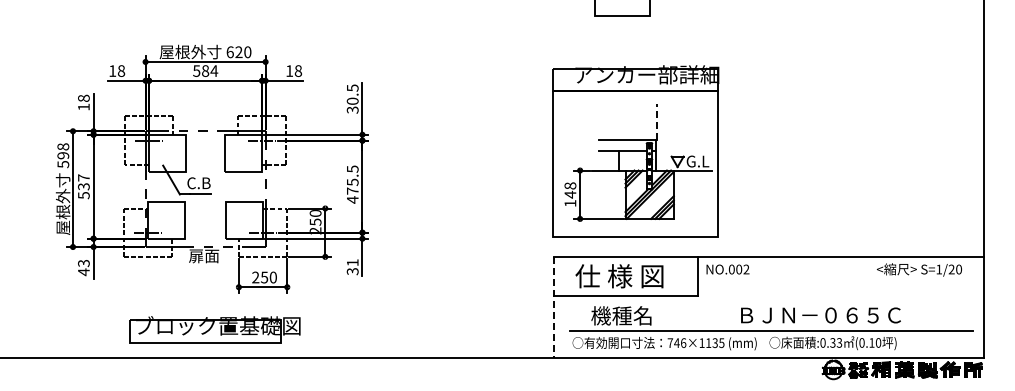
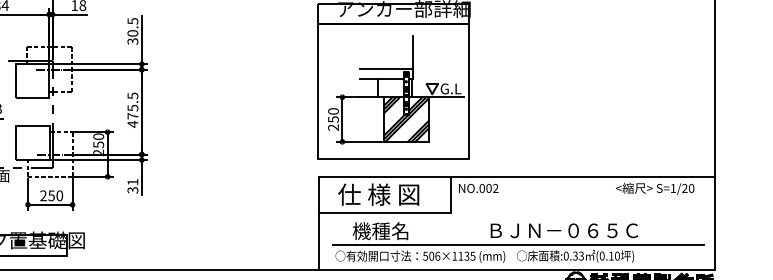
line: (656, 122) -> (412, 52), dashed -> solid
text: (570, 194) -> (333, 119), 148 -> 250
line: (554, 308) -> (318, 224), dashed -> solid
text: (673, 343) -> (428, 256), 746×1135 -> 506×1135

